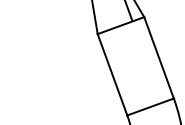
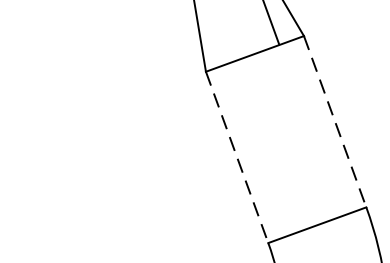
line: (159, 58) -> (336, 123), solid -> dashed
line: (112, 75) -> (237, 158), solid -> dashed

